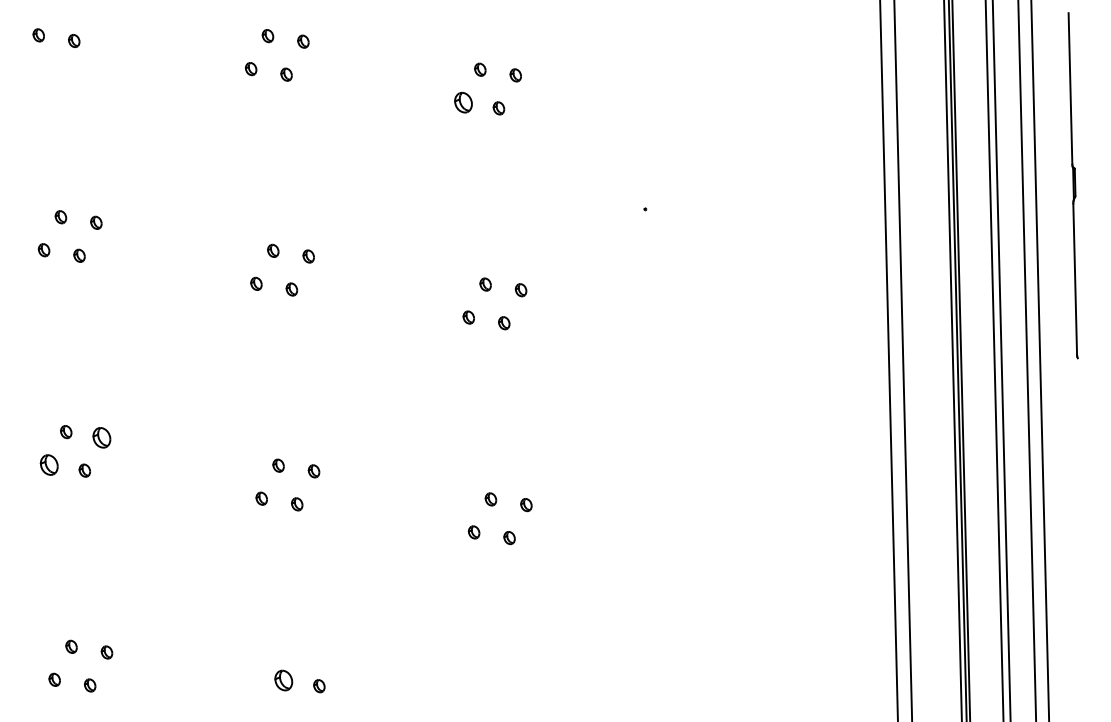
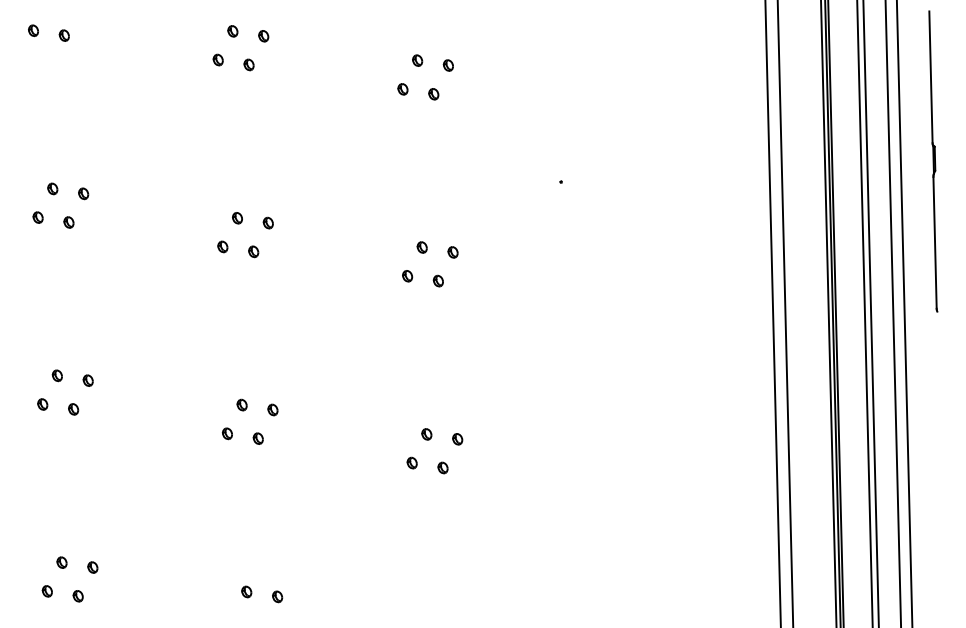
part: (462, 102) -> (402, 89), size x0.62
part: (100, 437) -> (87, 380), size x0.62
part: (49, 465) -> (42, 404), size x0.62
part: (283, 680) -> (246, 591), size x0.62

